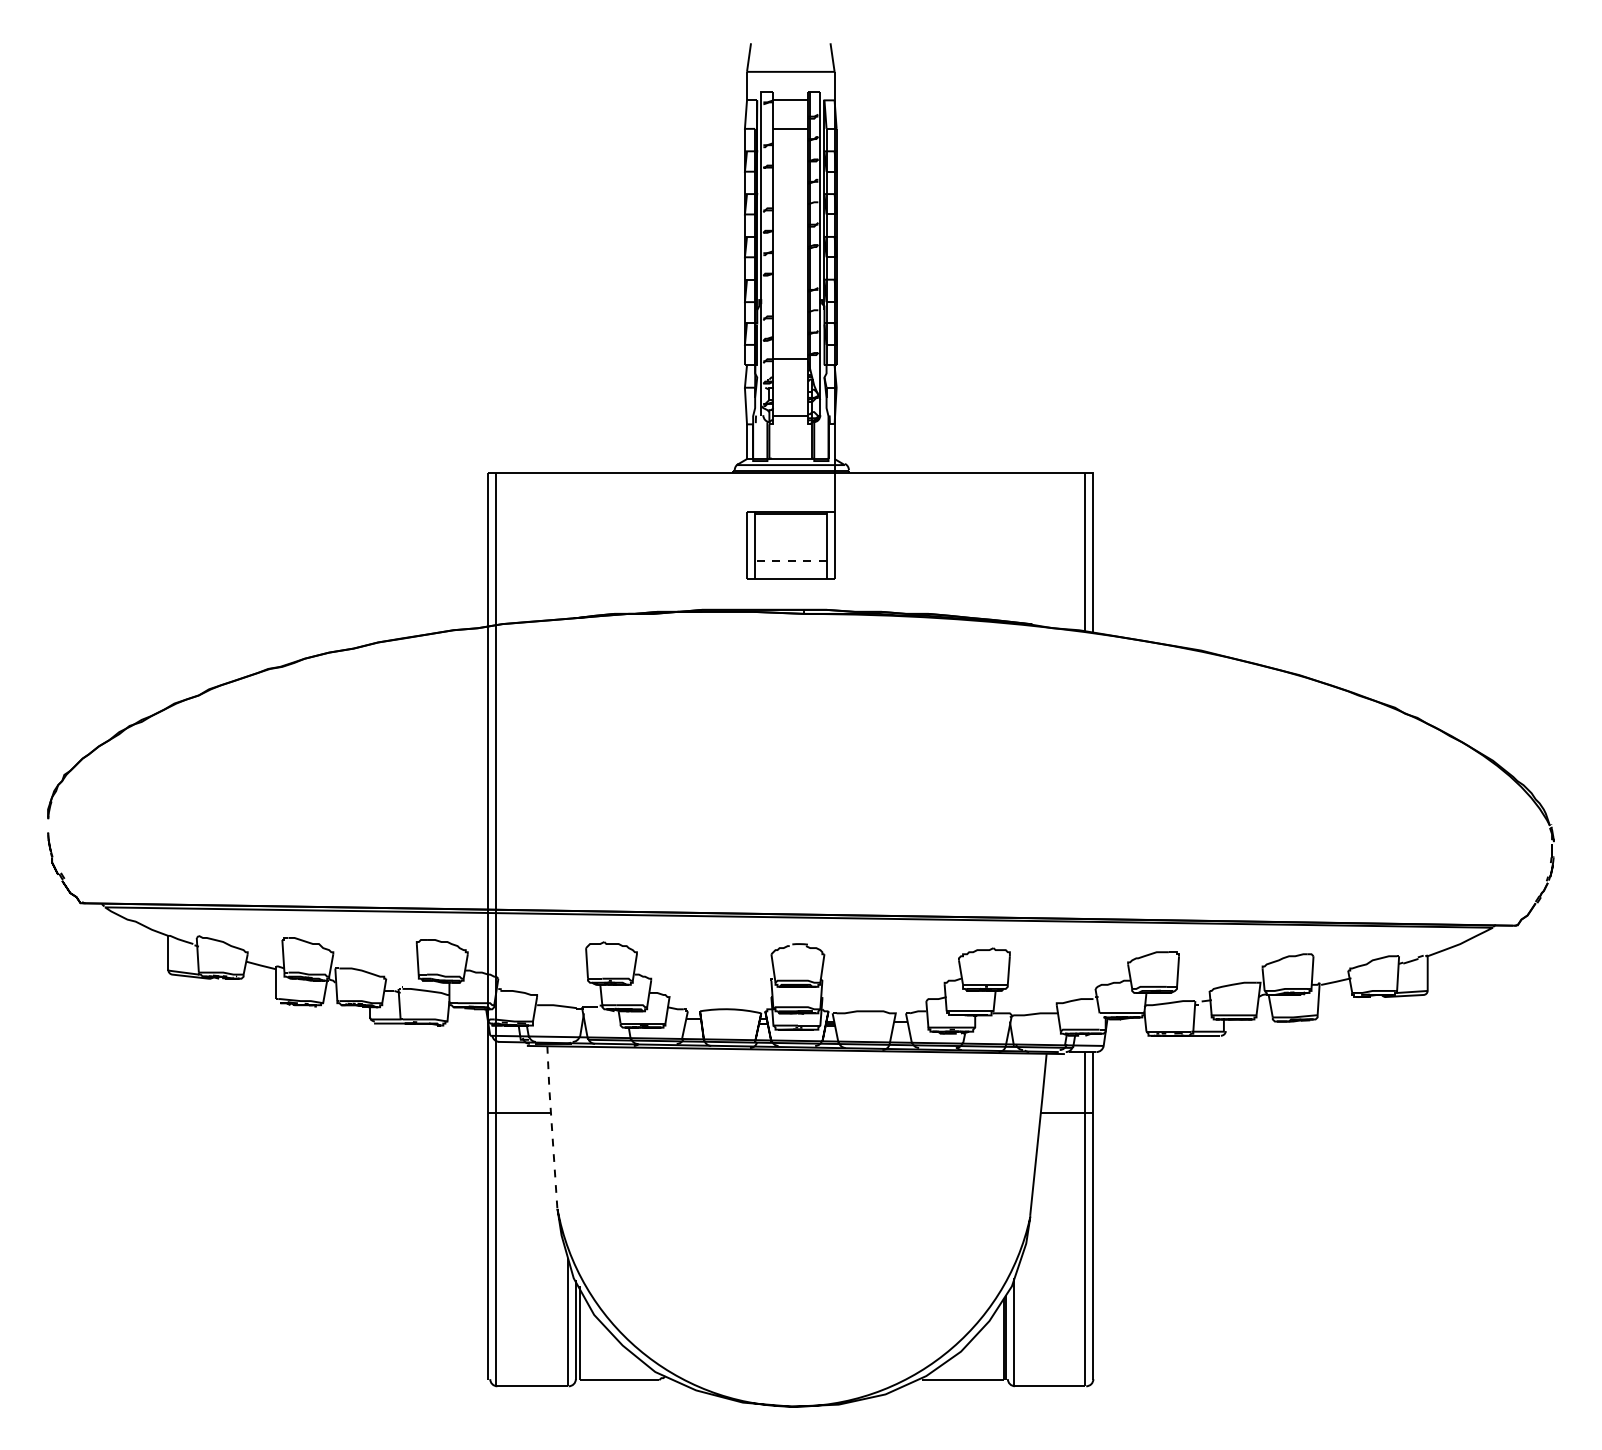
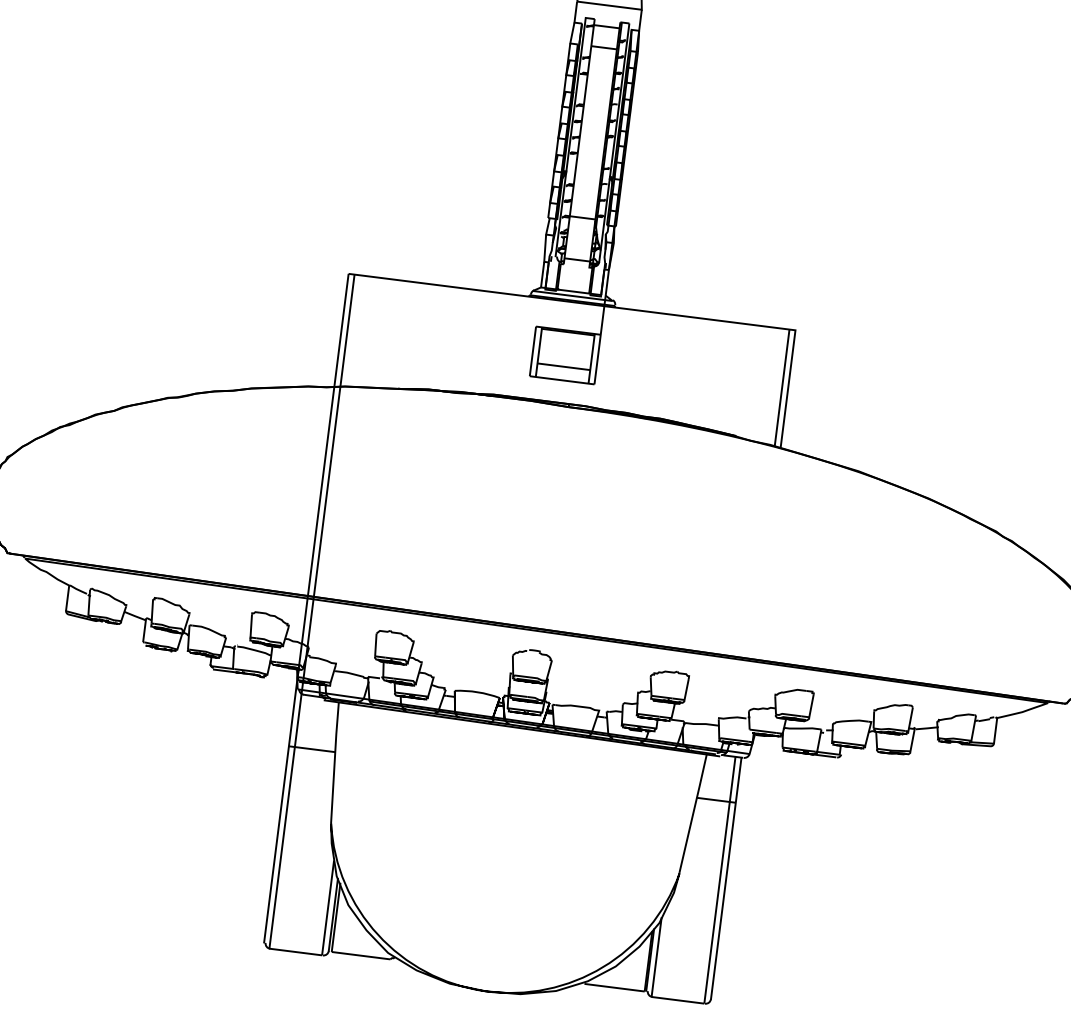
line: (790, 560) -> (563, 366), dashed -> solid
line: (551, 1127) -> (334, 762), dashed -> solid

